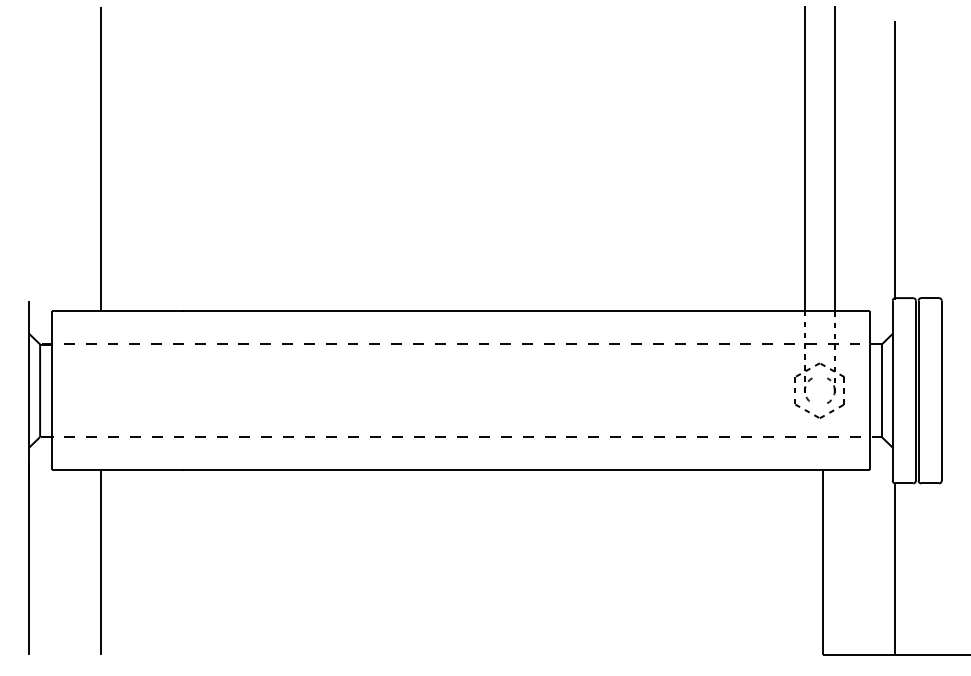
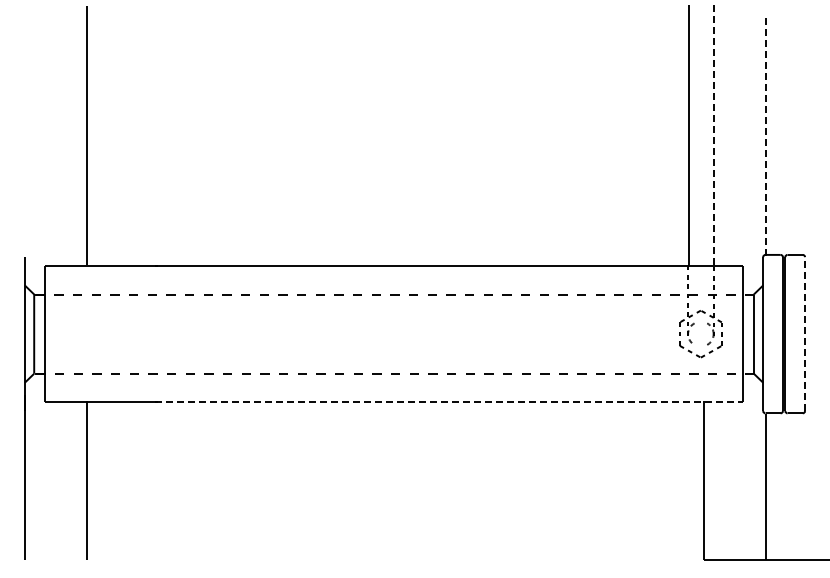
line: (835, 158) -> (714, 135), solid -> dashed
line: (895, 160) -> (765, 137), solid -> dashed
line: (942, 391) -> (805, 334), solid -> dashed
line: (525, 470) -> (449, 402), solid -> dashed

